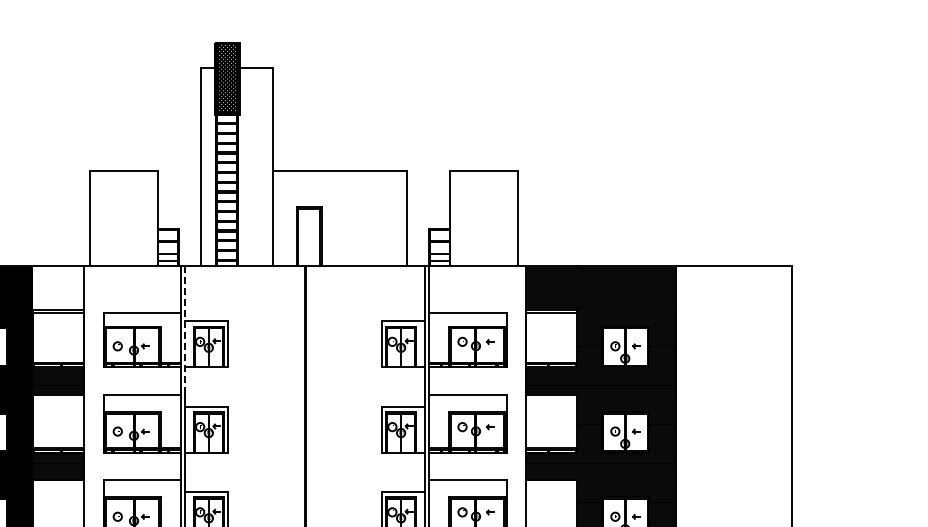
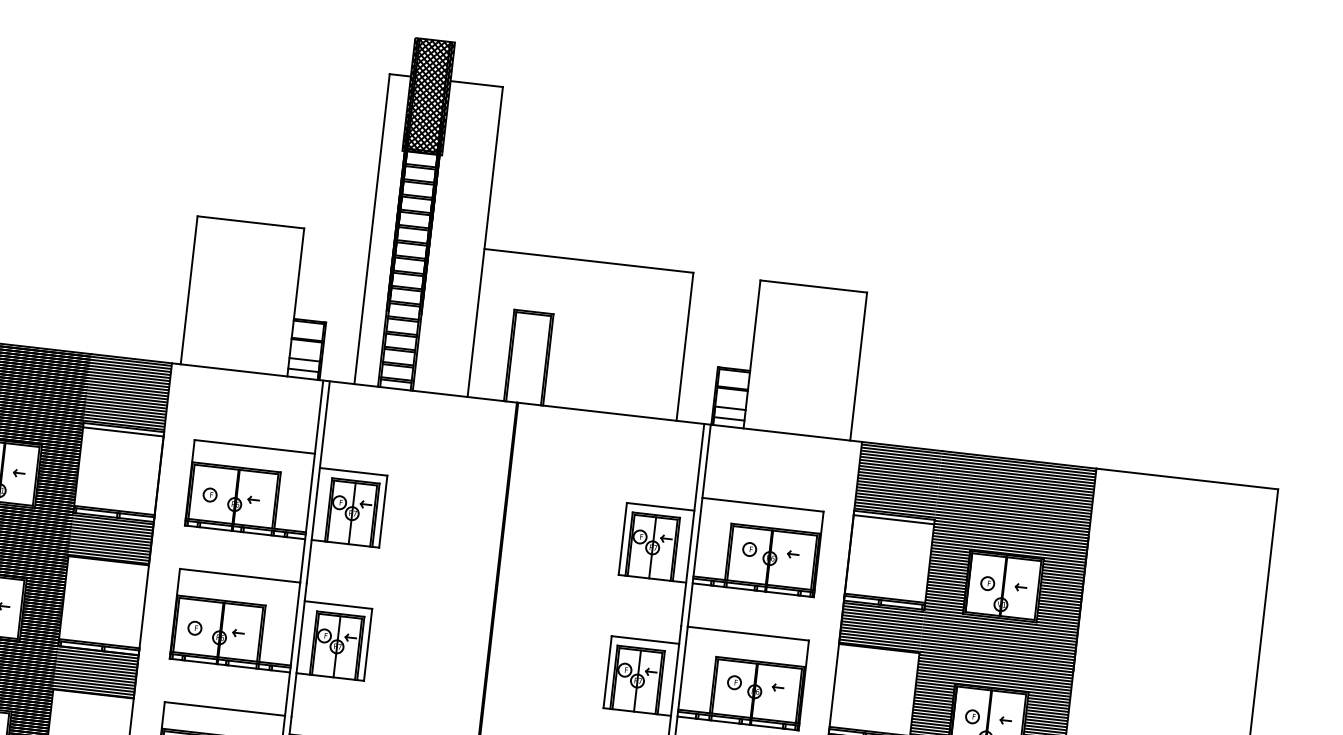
hatch: (58, 287) -> (127, 392), added
line: (185, 330) -> (318, 482), dashed -> solid

